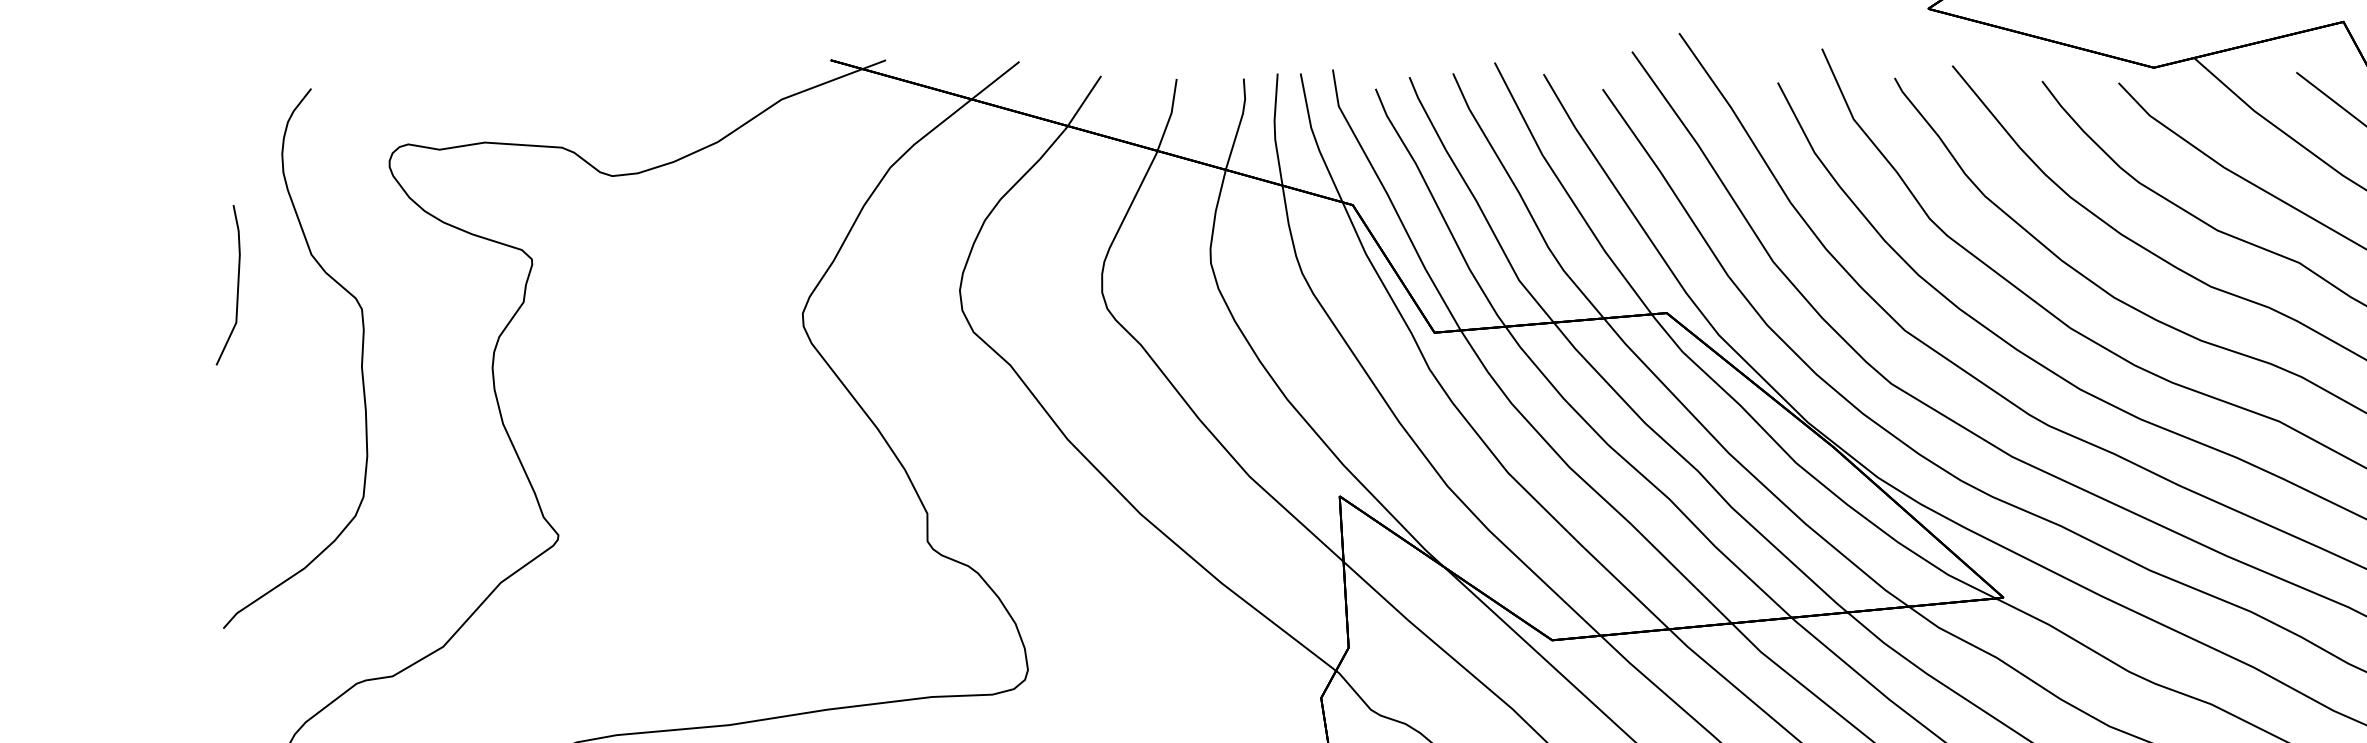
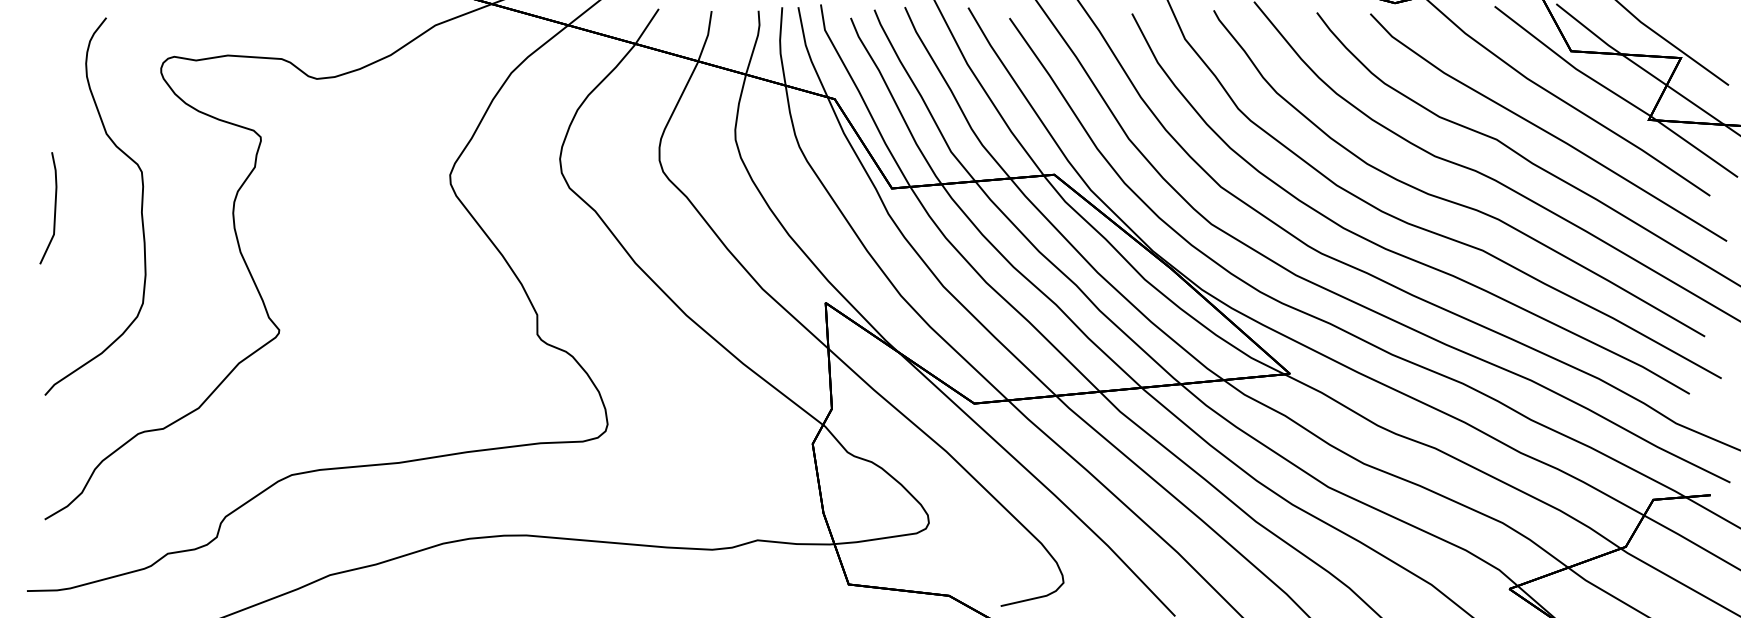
line: (237, 285) -> (54, 208), moved

